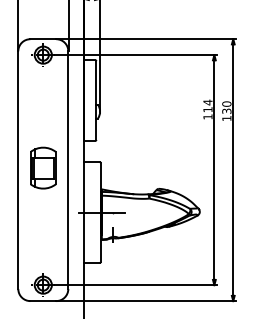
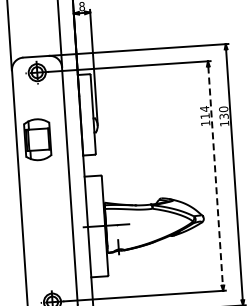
part: (43, 167) -> (37, 139), moved
line: (214, 170) -> (215, 176), solid -> dashed

